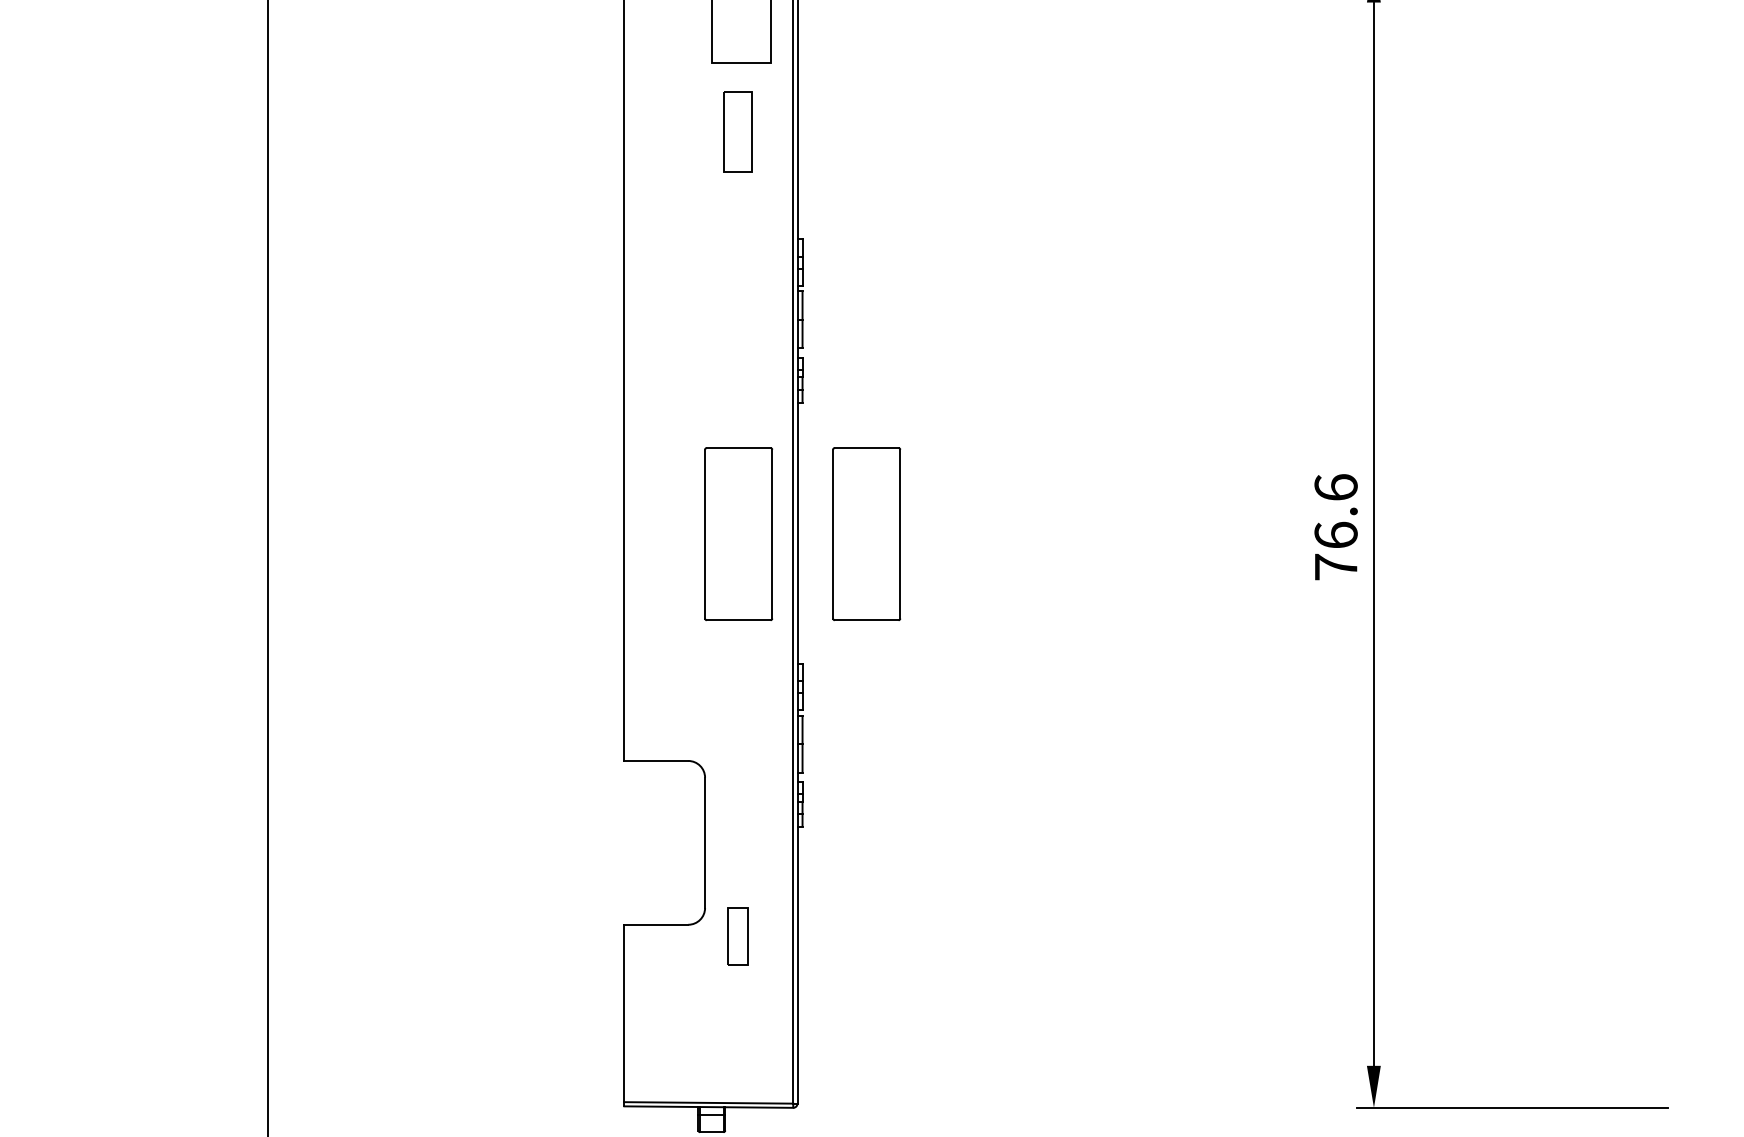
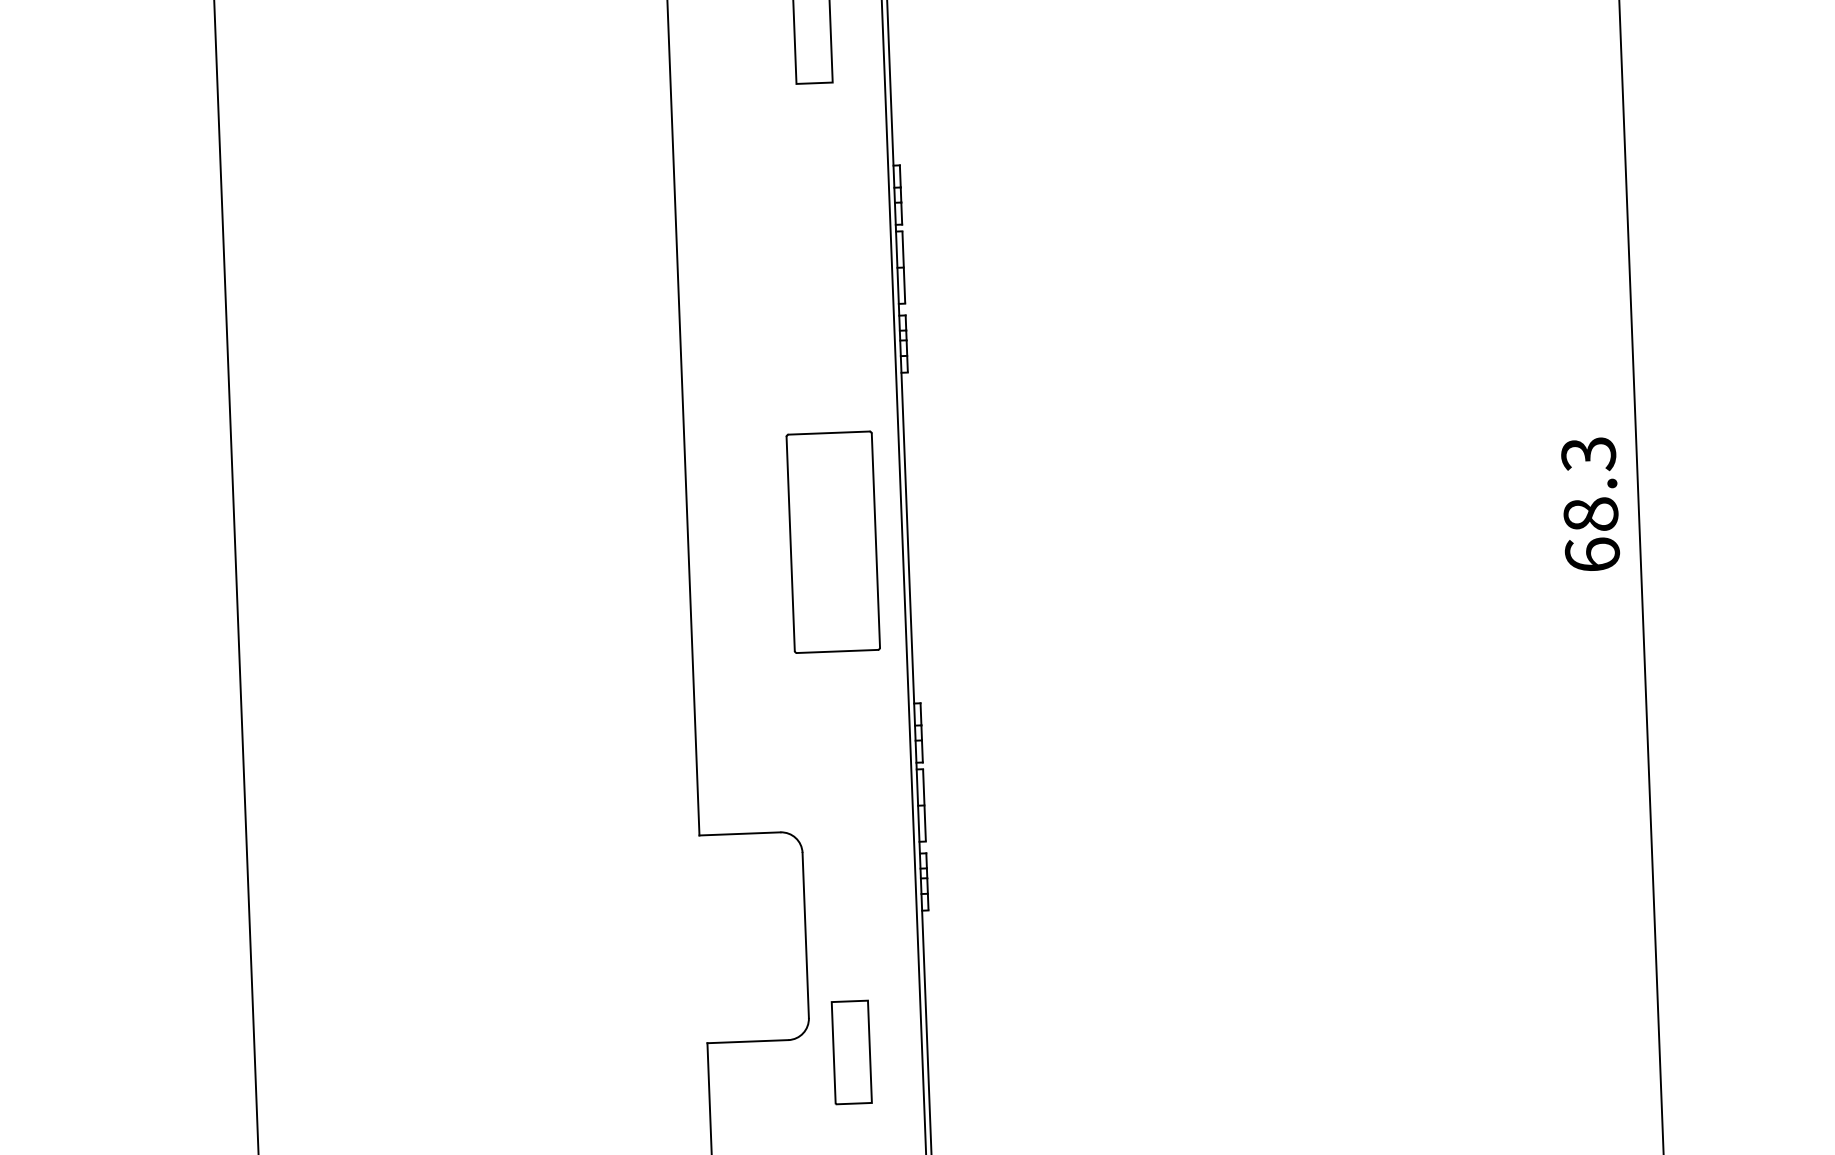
text: (1335, 527) -> (1589, 504), 76.6 -> 68.3
part: (866, 533) -> (995, 535), removed
part: (737, 936) -> (851, 1052), size x1.43

